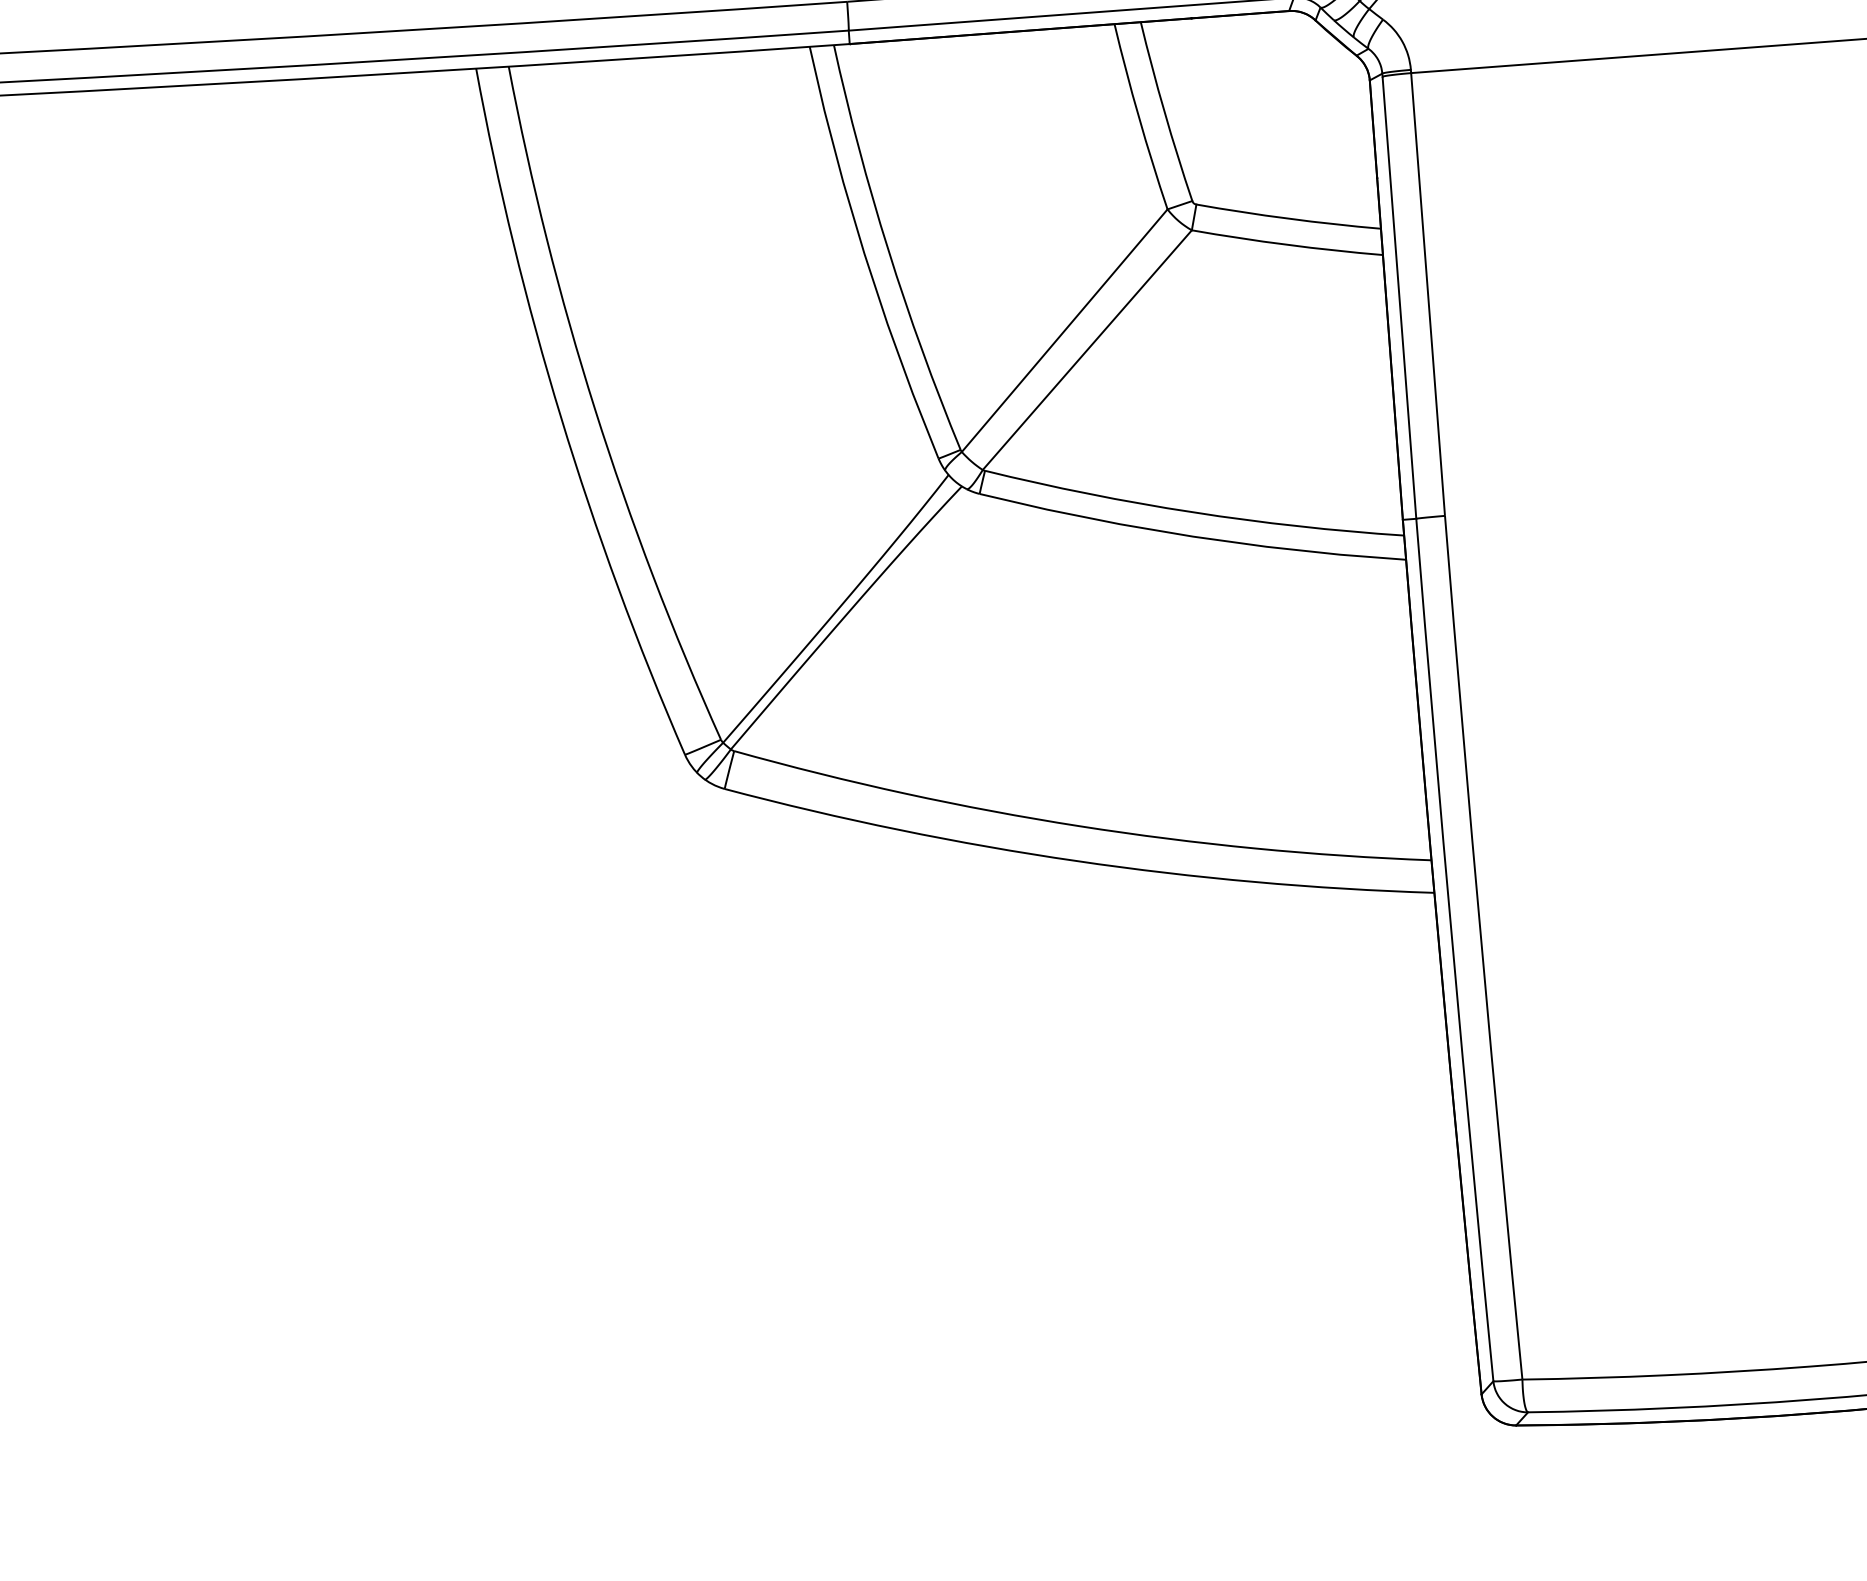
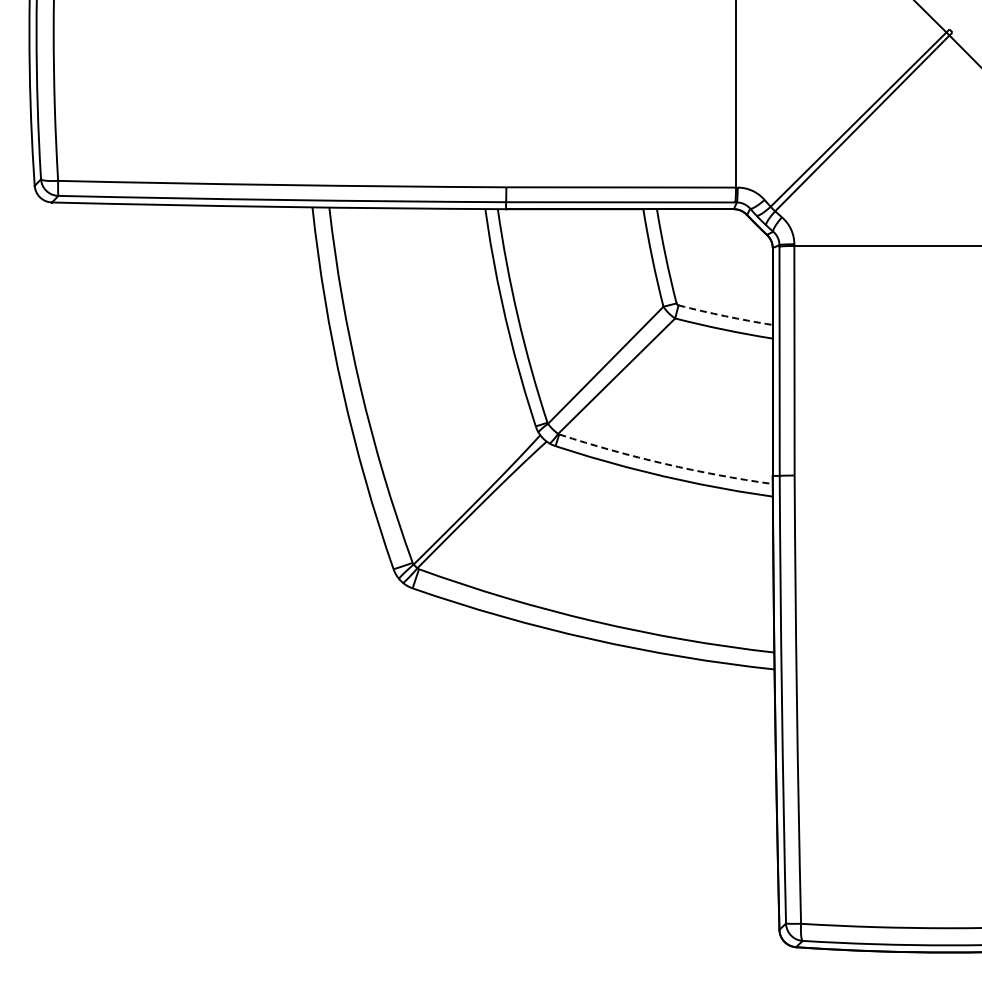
arc: (1288, 219) -> (725, 316), solid -> dashed
arc: (1192, 511) -> (664, 463), solid -> dashed

